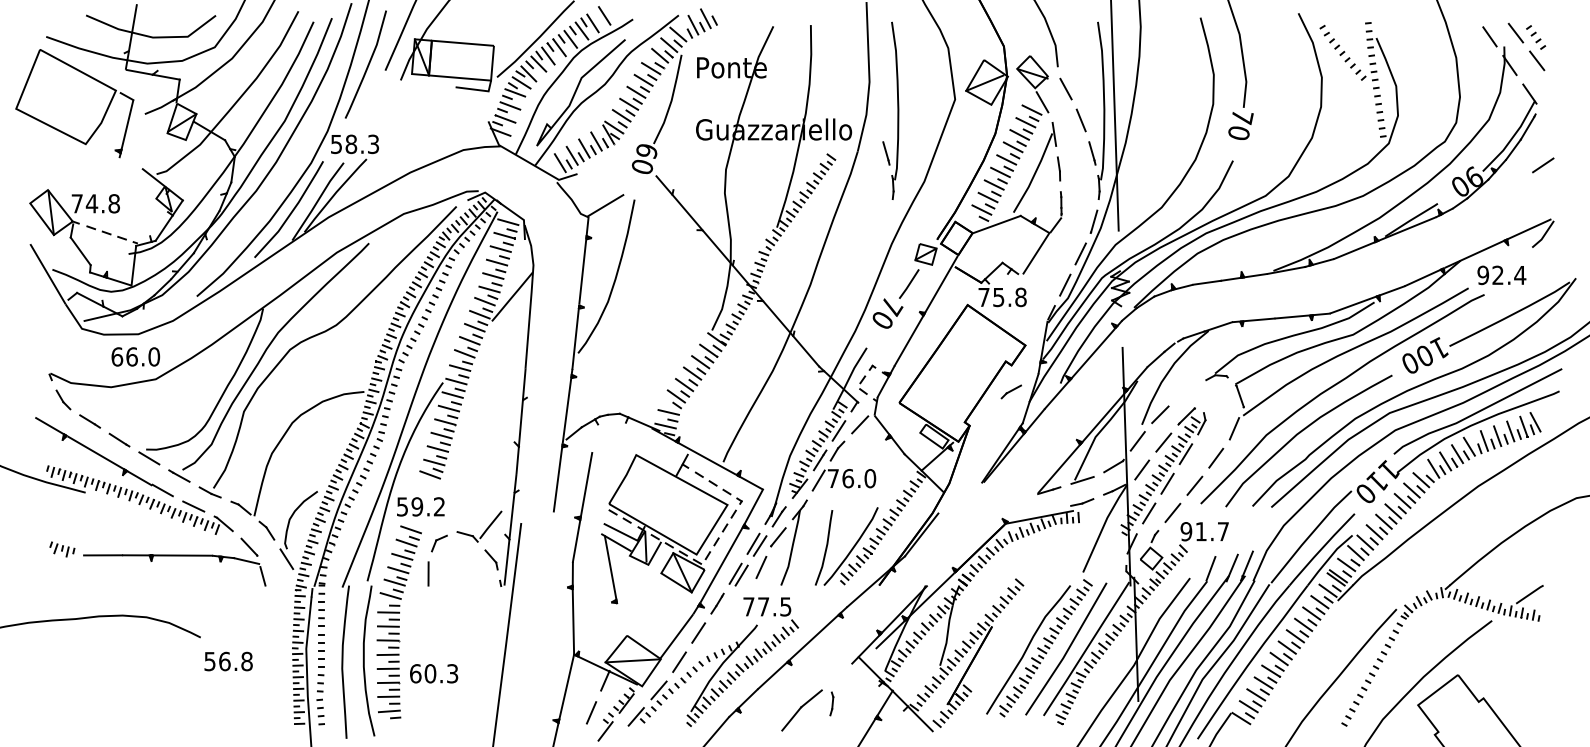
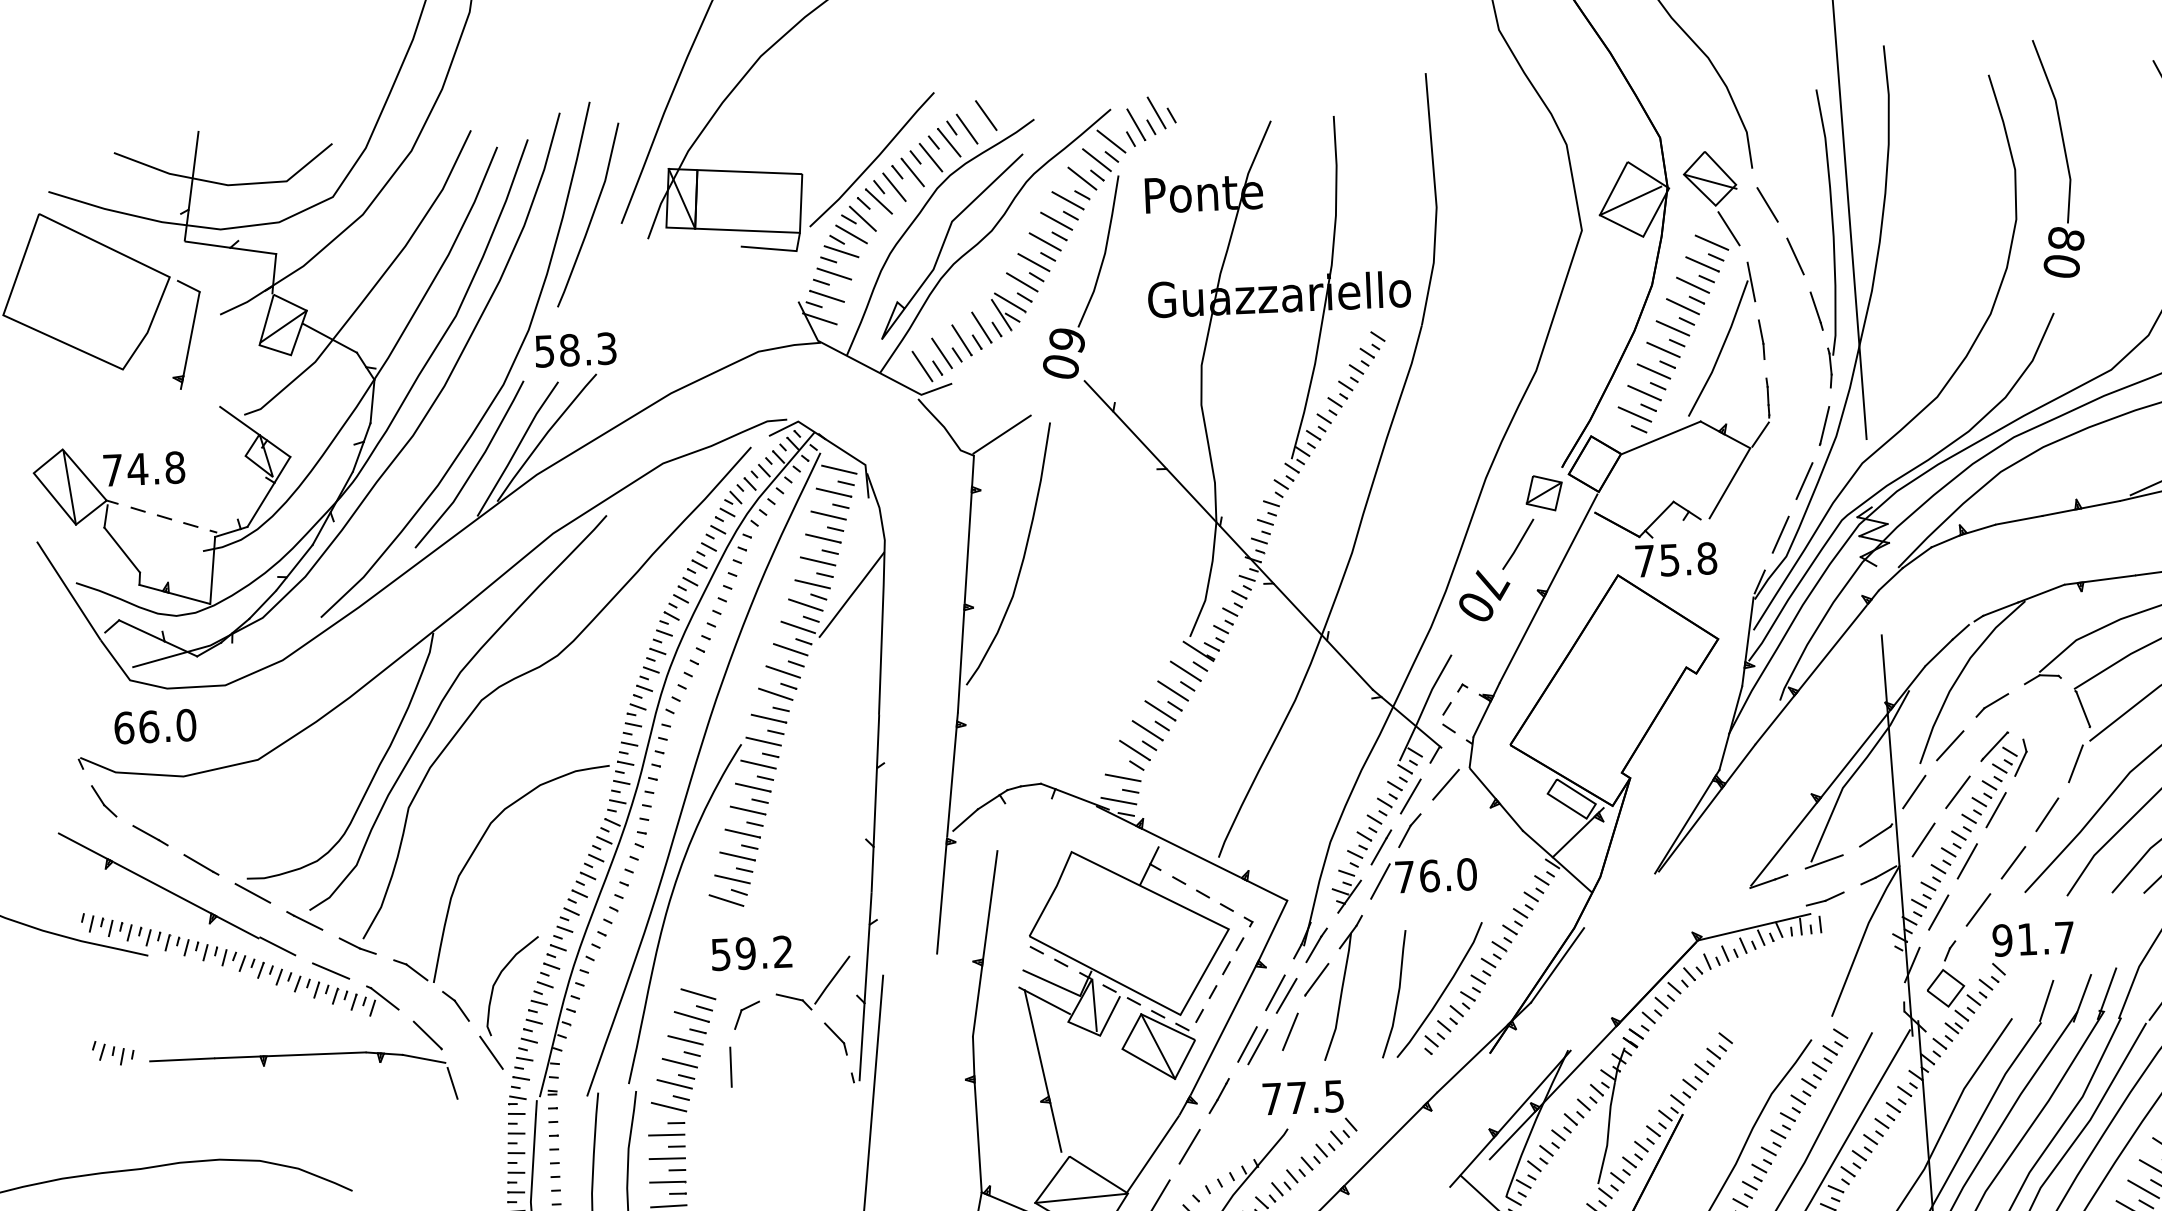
part: (897, 110) -> (1485, 253), removed
text: (1242, 116) -> (2066, 238), 70 -> 80
text: (135, 356) -> (154, 725), moved
part: (1010, 391) -> (1990, 704), moved
text: (420, 506) -> (751, 952), moved
line: (619, 617) -> (1055, 1126), added

